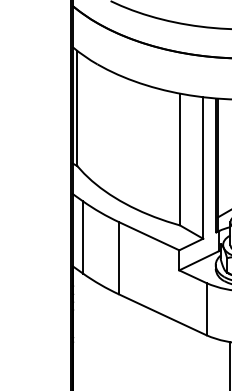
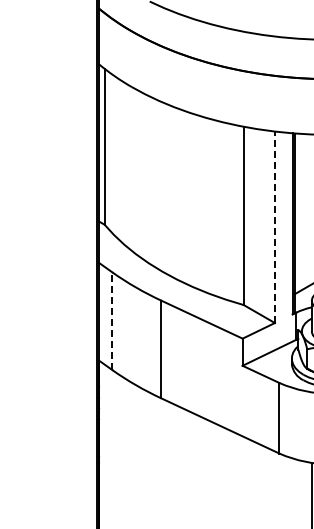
line: (202, 168) -> (274, 227), solid -> dashed
line: (83, 237) -> (112, 321), solid -> dashed

